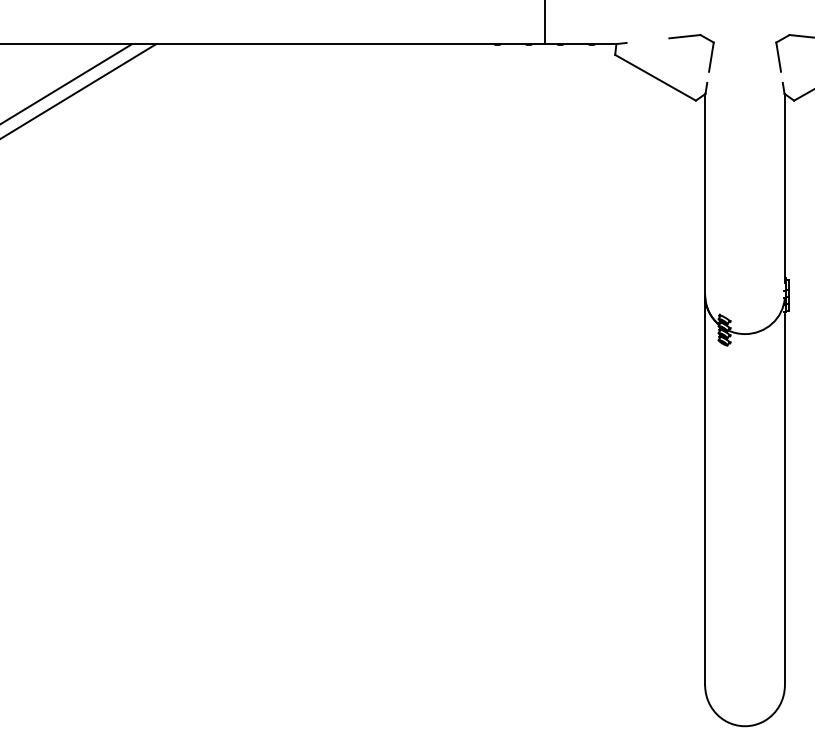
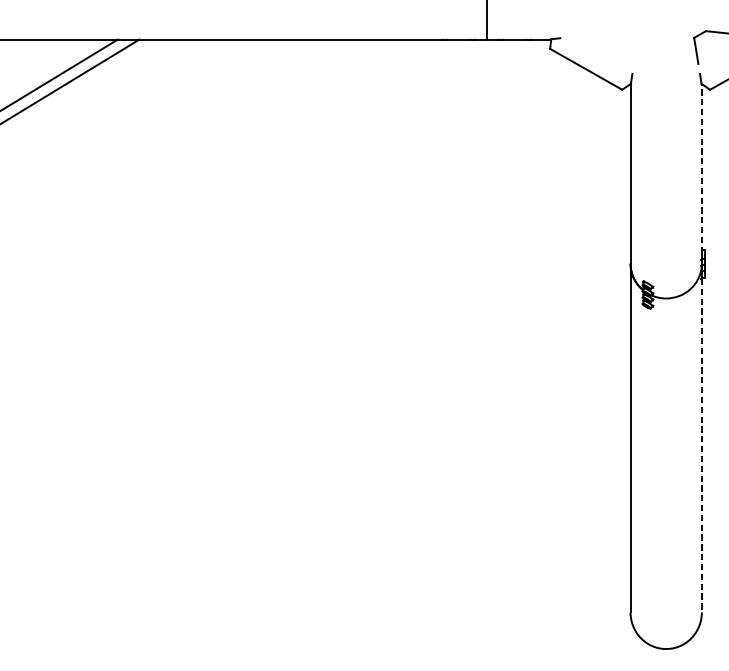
part: (689, 37) -> (616, 33), removed
line: (784, 188) -> (701, 168), solid -> dashed
line: (784, 498) -> (701, 445), solid -> dashed

